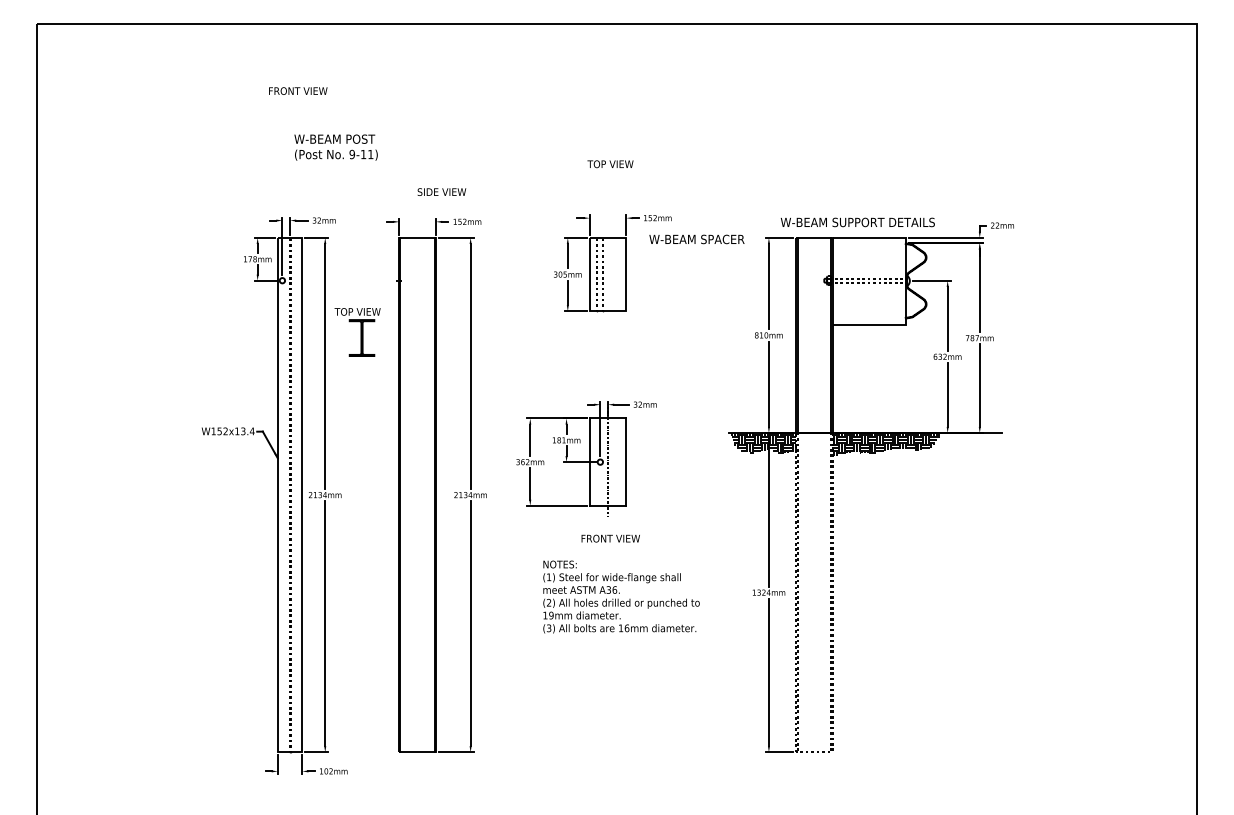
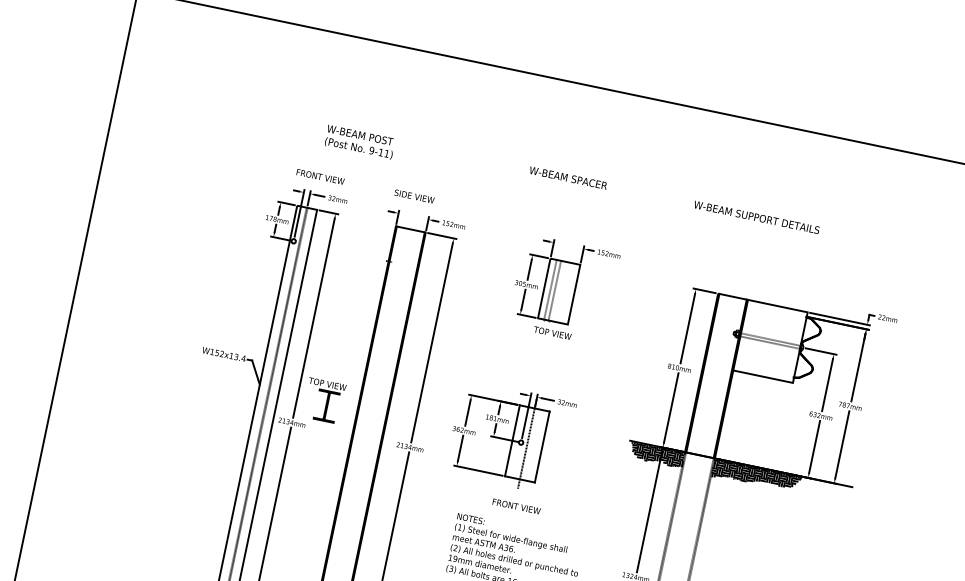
text: (298, 90) -> (320, 176), moved
text: (610, 164) -> (552, 333), moved
text: (441, 191) -> (414, 195), moved
text: (857, 222) -> (756, 217), moved
text: (696, 239) -> (568, 178), moved
part: (357, 332) -> (324, 400), moved

